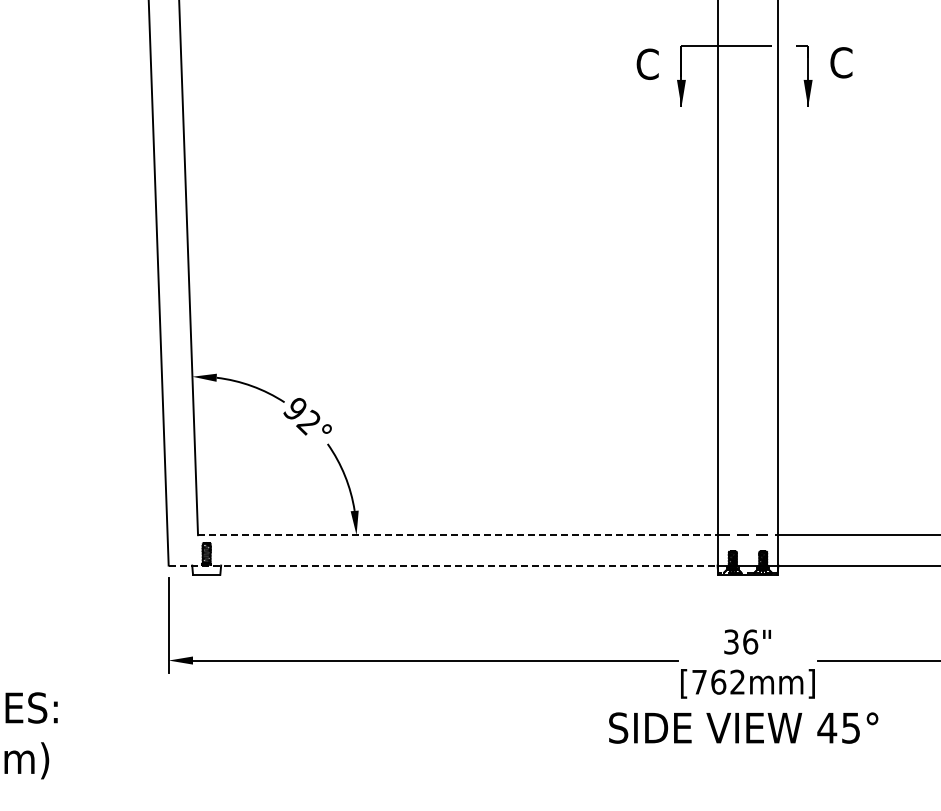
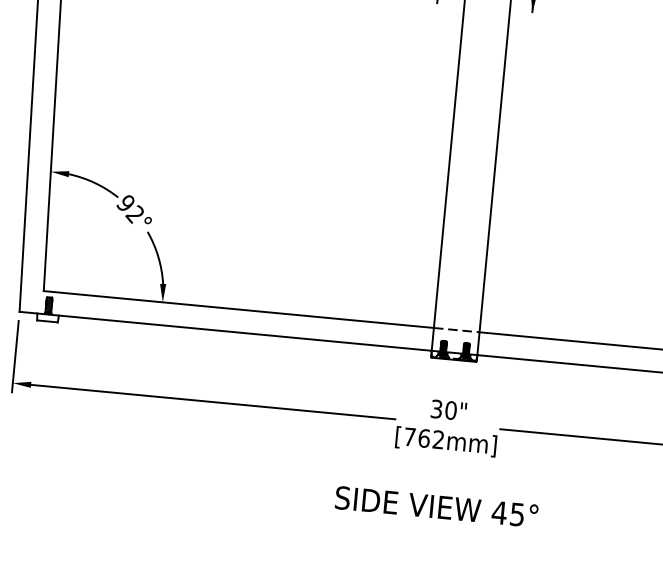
line: (457, 535) -> (238, 309), dashed -> solid
line: (443, 565) -> (225, 331), dashed -> solid
text: (750, 641) -> (451, 410), 36" -> 30"
text: (743, 727) -> (436, 506), moved

